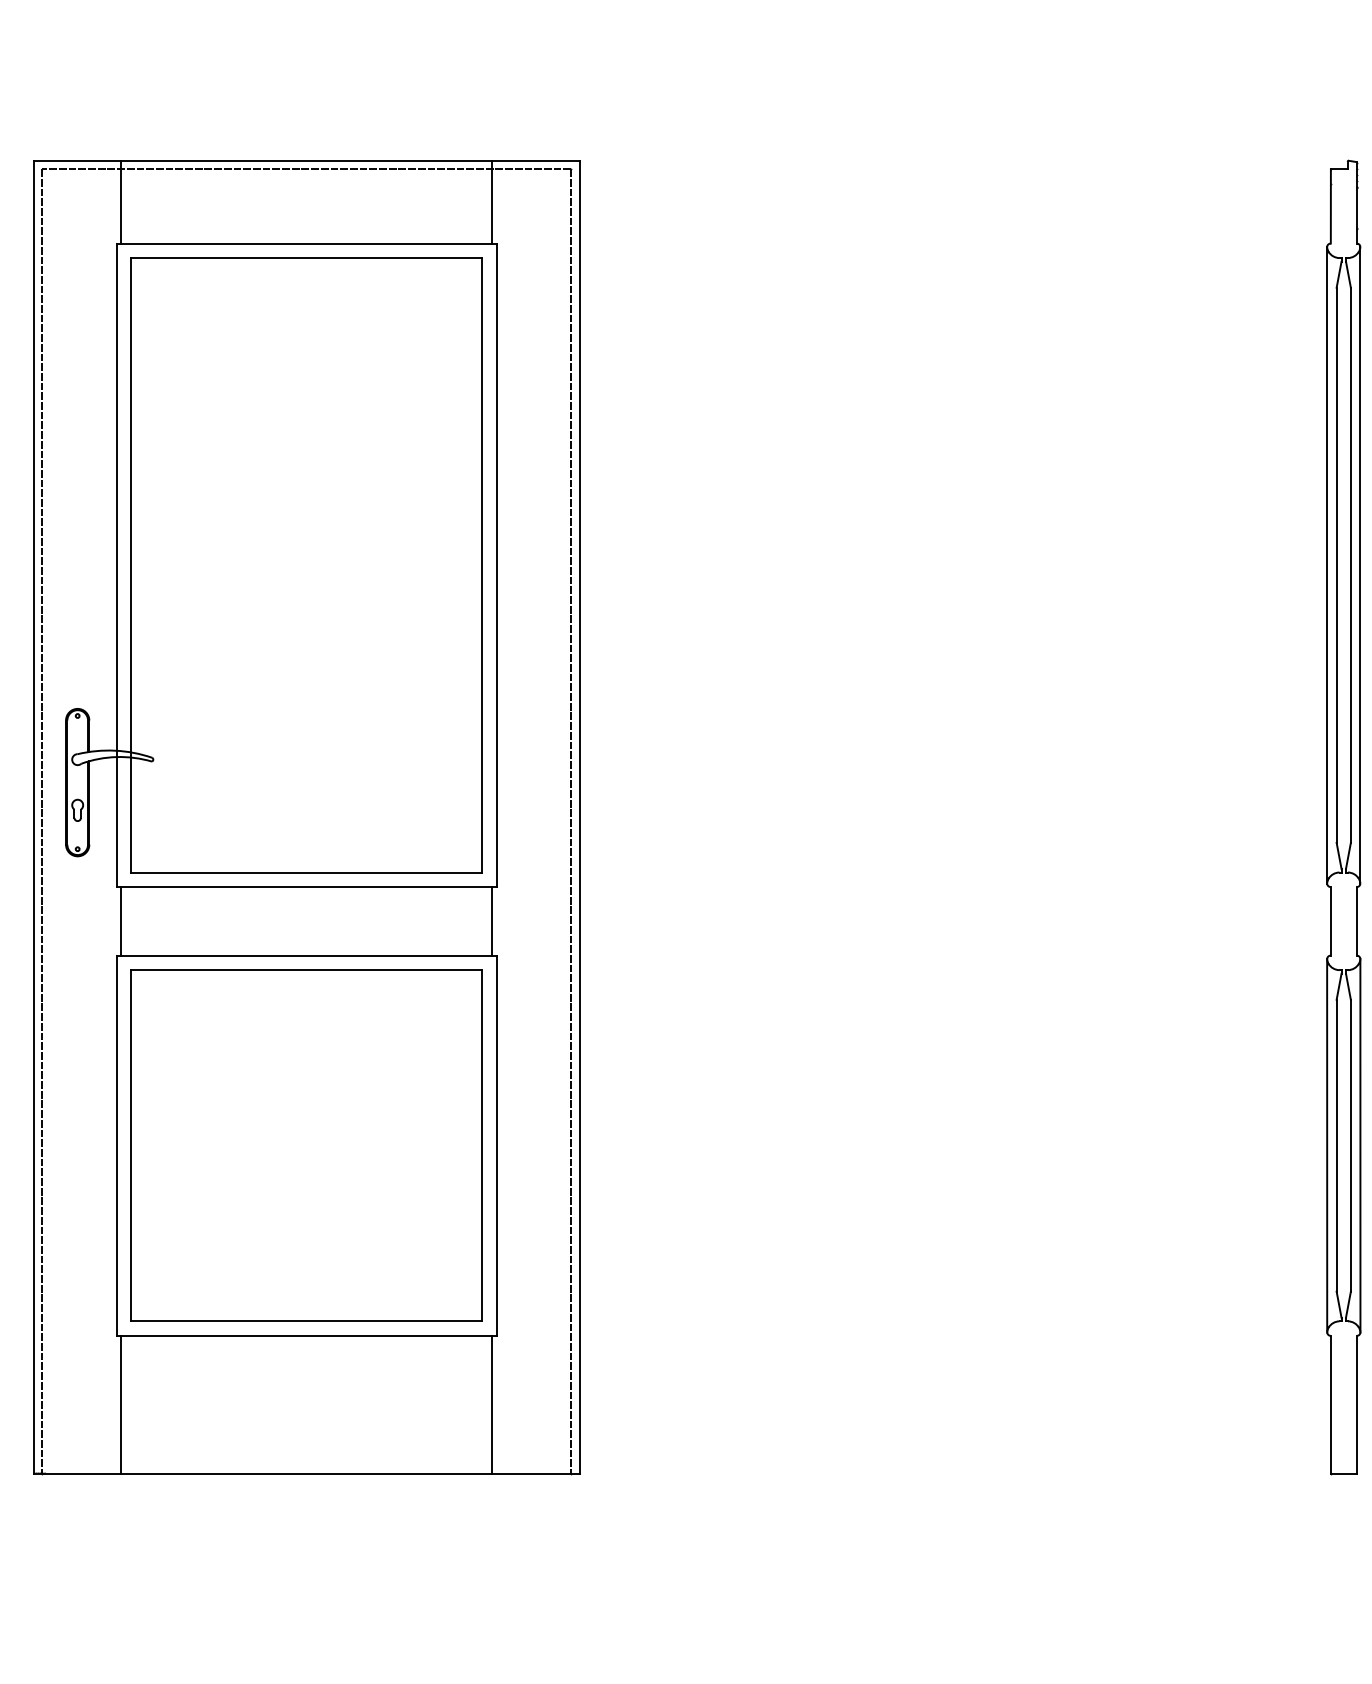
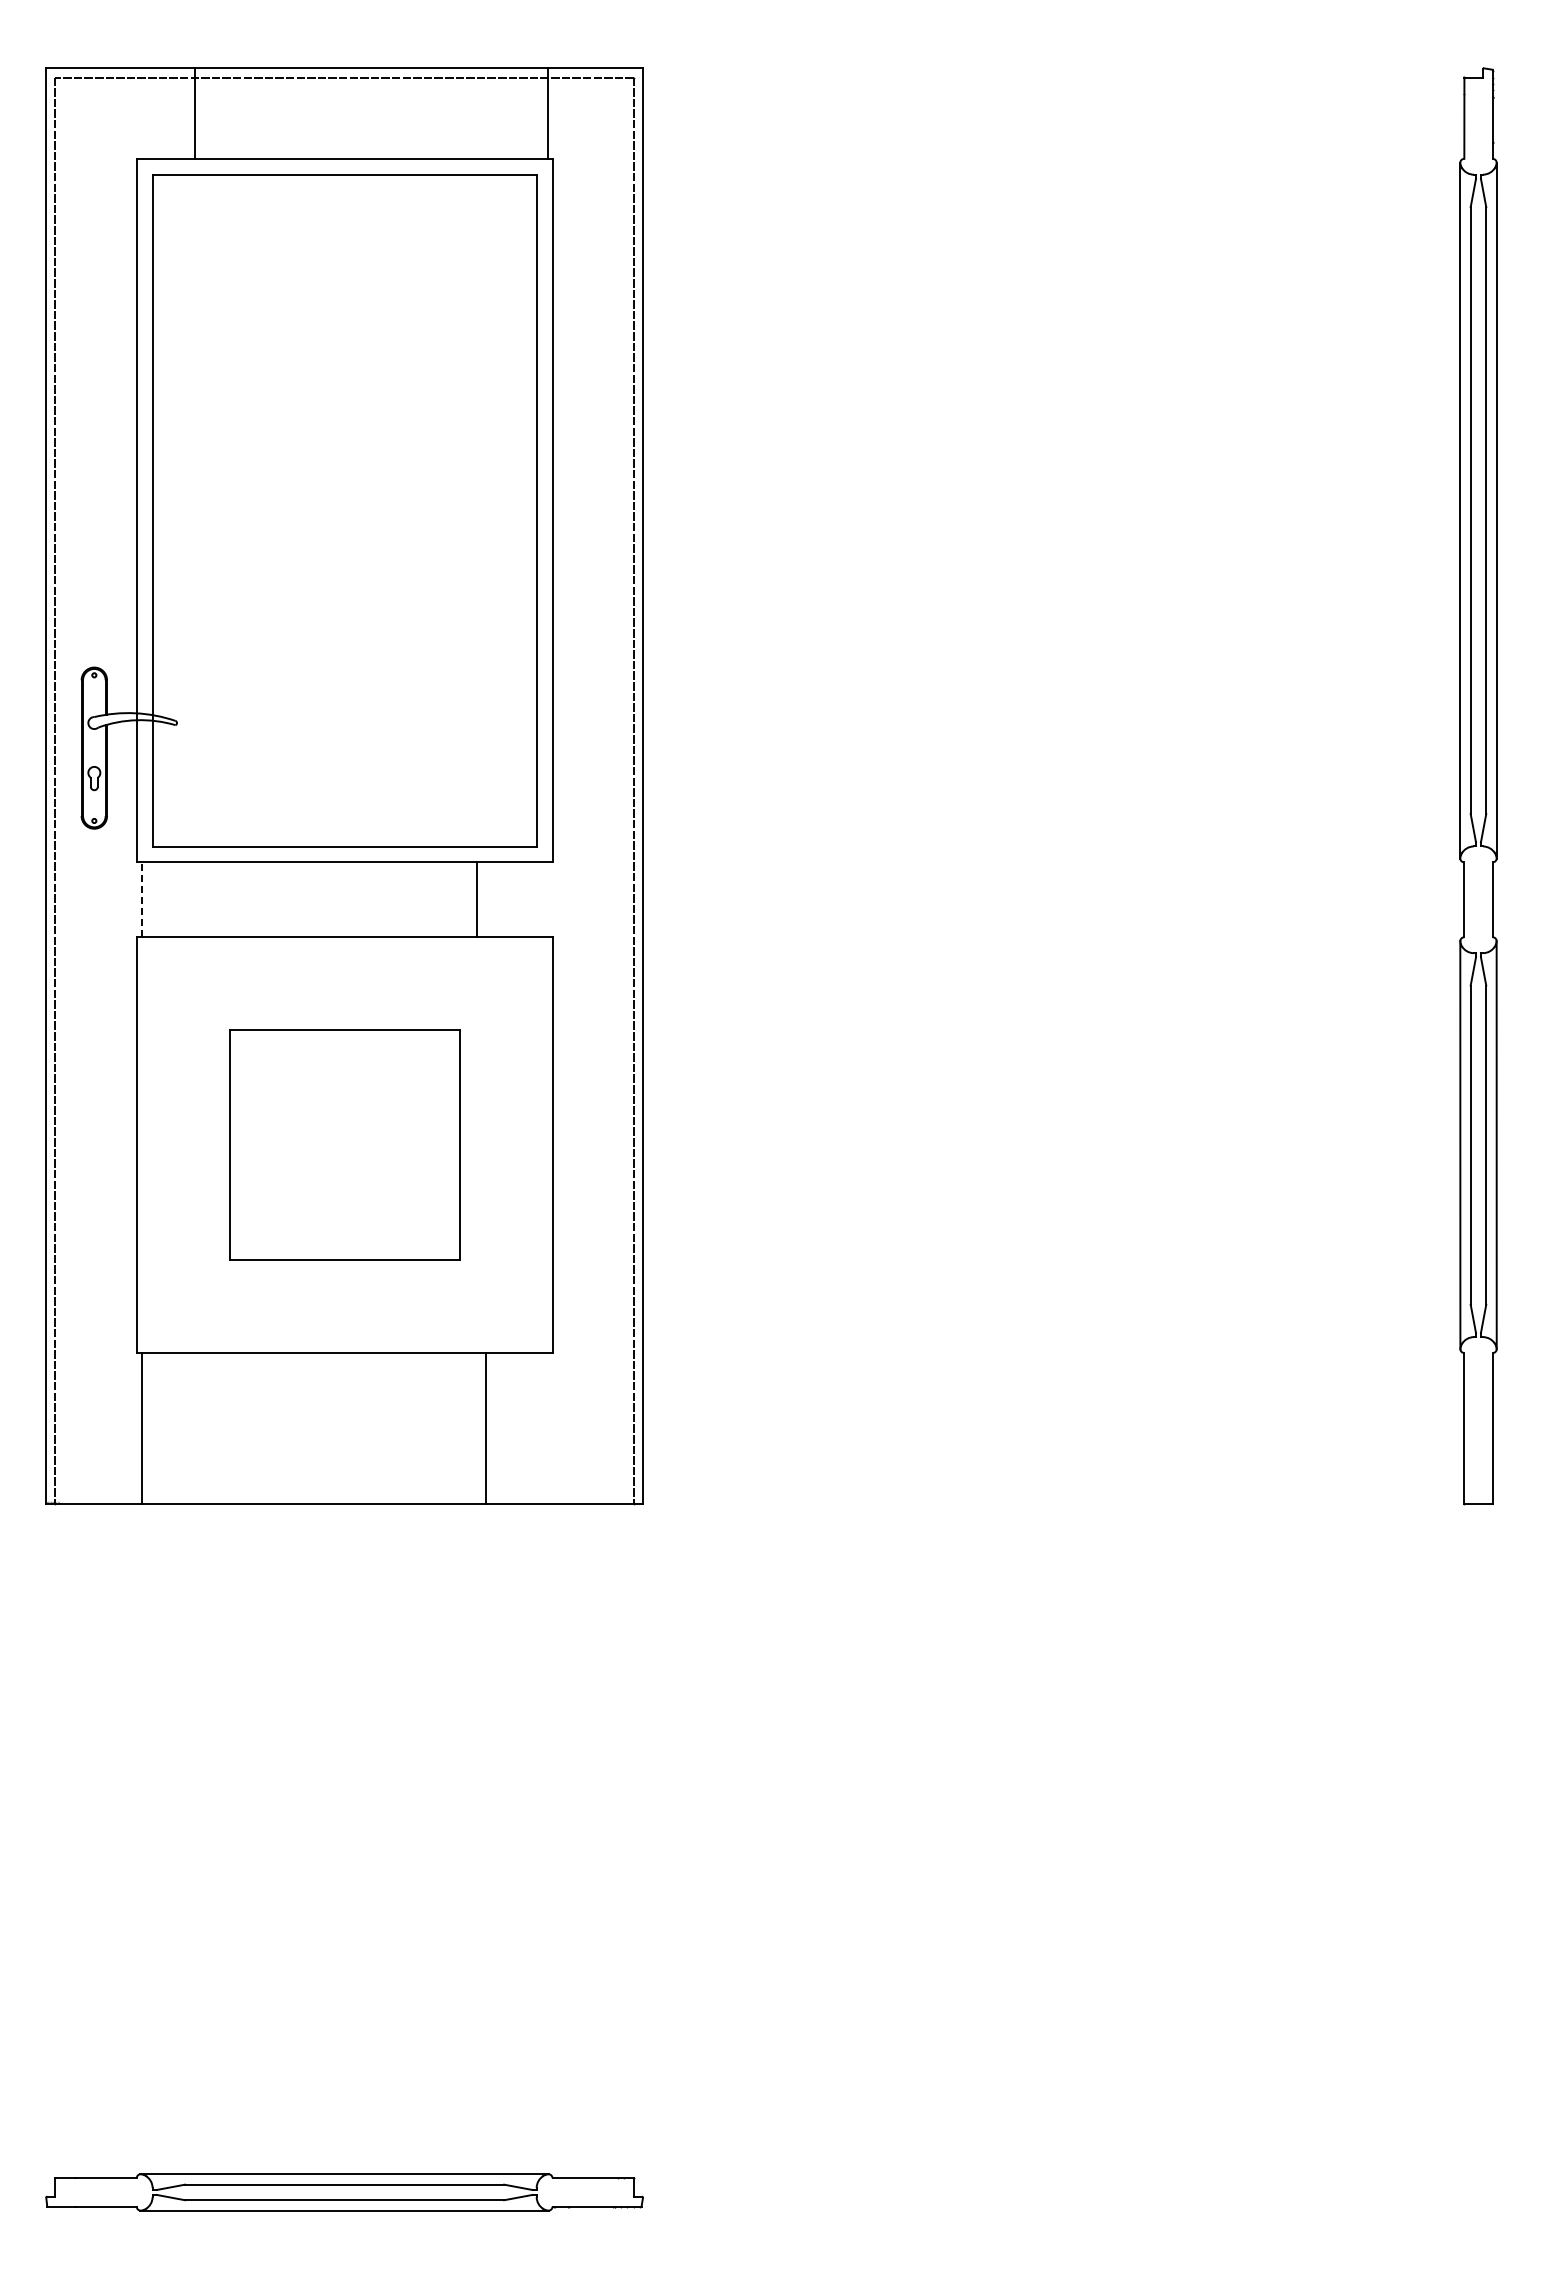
line: (120, 202) -> (194, 113), moved
line: (120, 921) -> (141, 899), solid -> dashed
line: (492, 921) -> (476, 899), moved
part: (306, 1145) -> (344, 1144), size x0.6
line: (492, 1404) -> (485, 1428), moved

